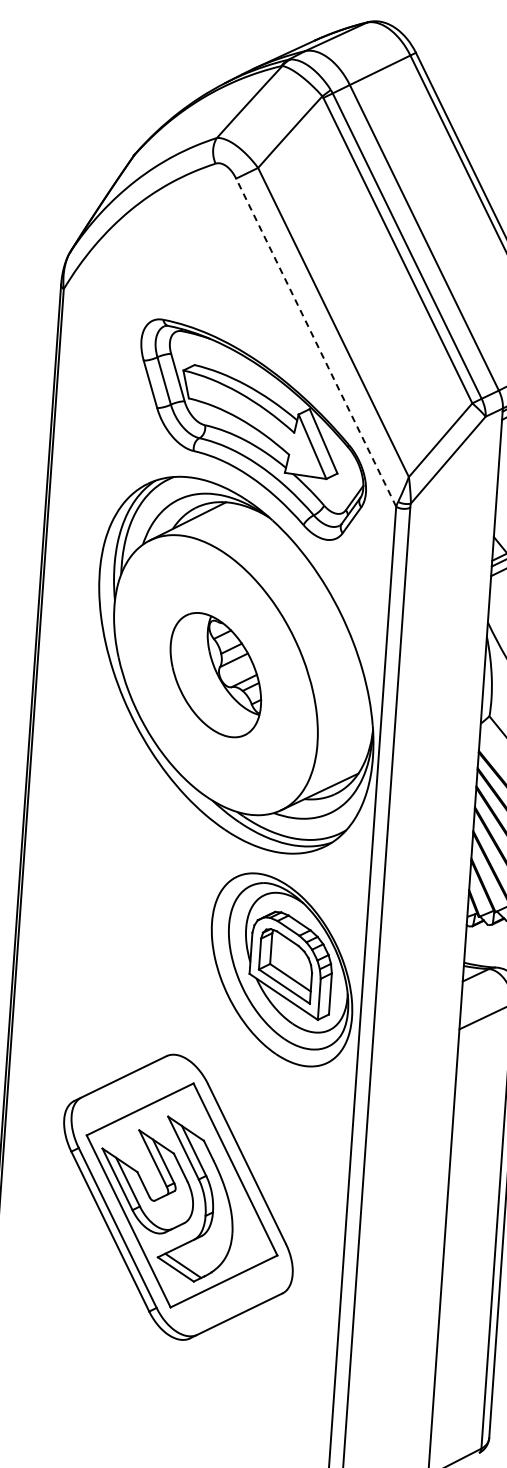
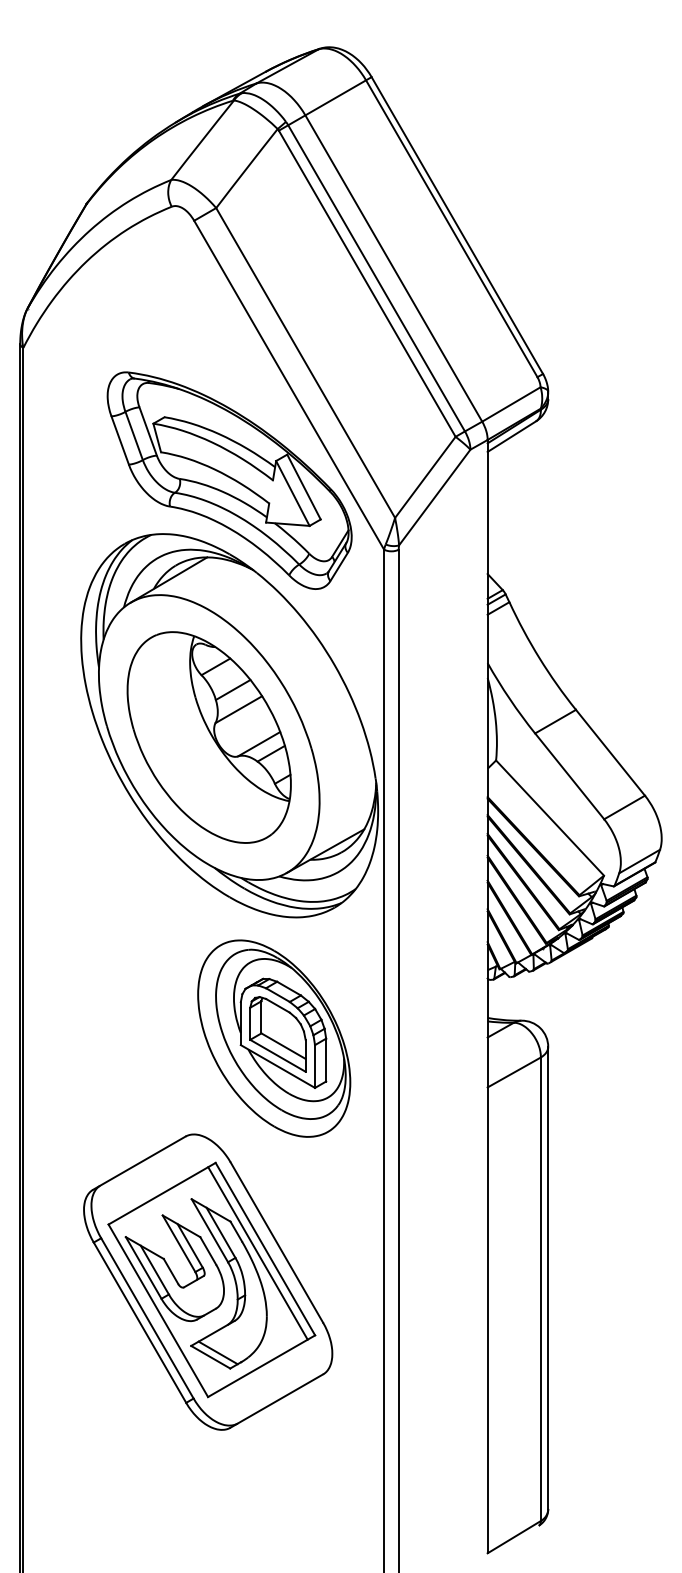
line: (316, 342) -> (289, 385), dashed -> solid
part: (215, 675) -> (208, 737), size x1.67
part: (282, 969) -> (274, 1038), moved
line: (227, 1173) -> (257, 1253), added

